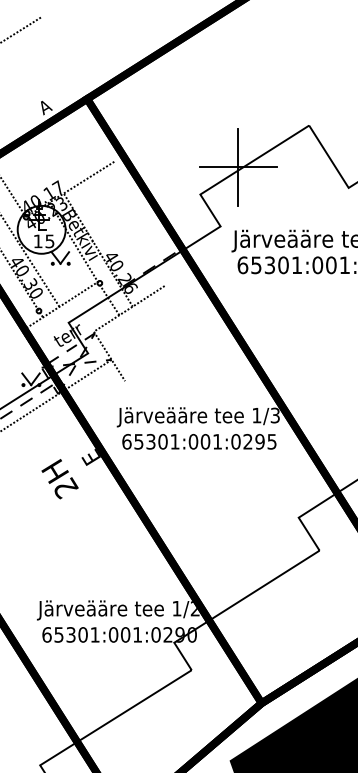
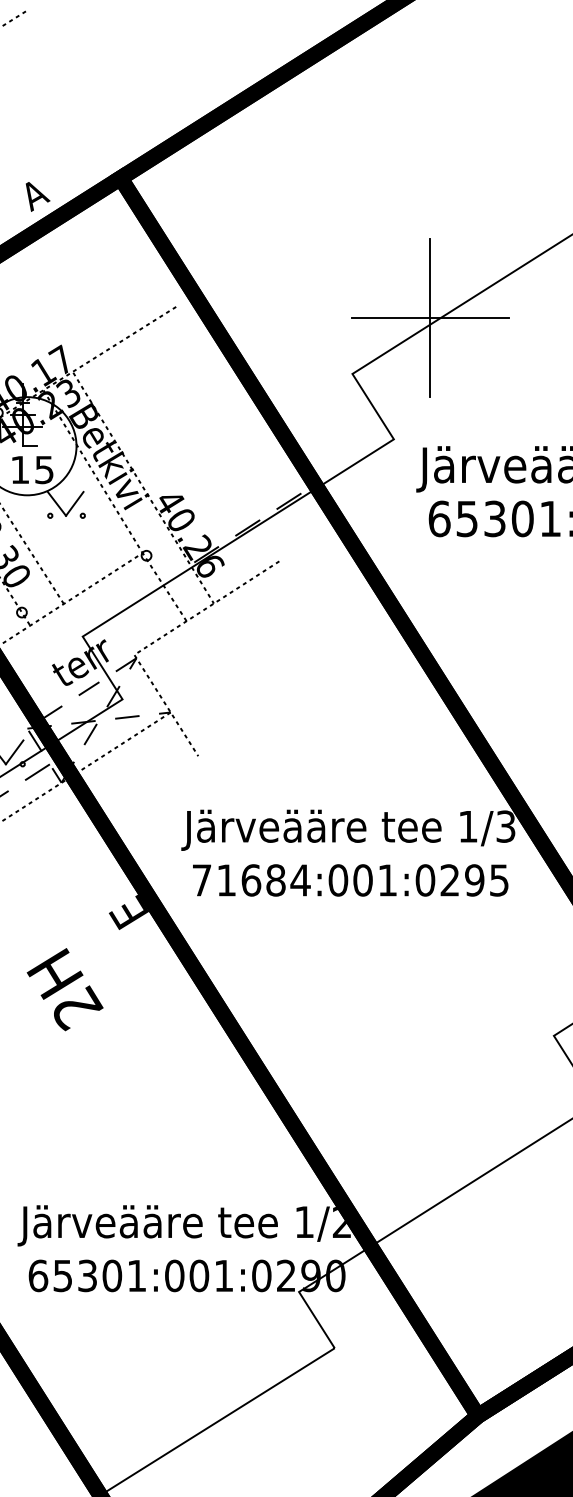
text: (150, 441) -> (250, 879), 65301:001:0295 -> 71684:001:0295
text: (59, 479) -> (63, 990), moved

